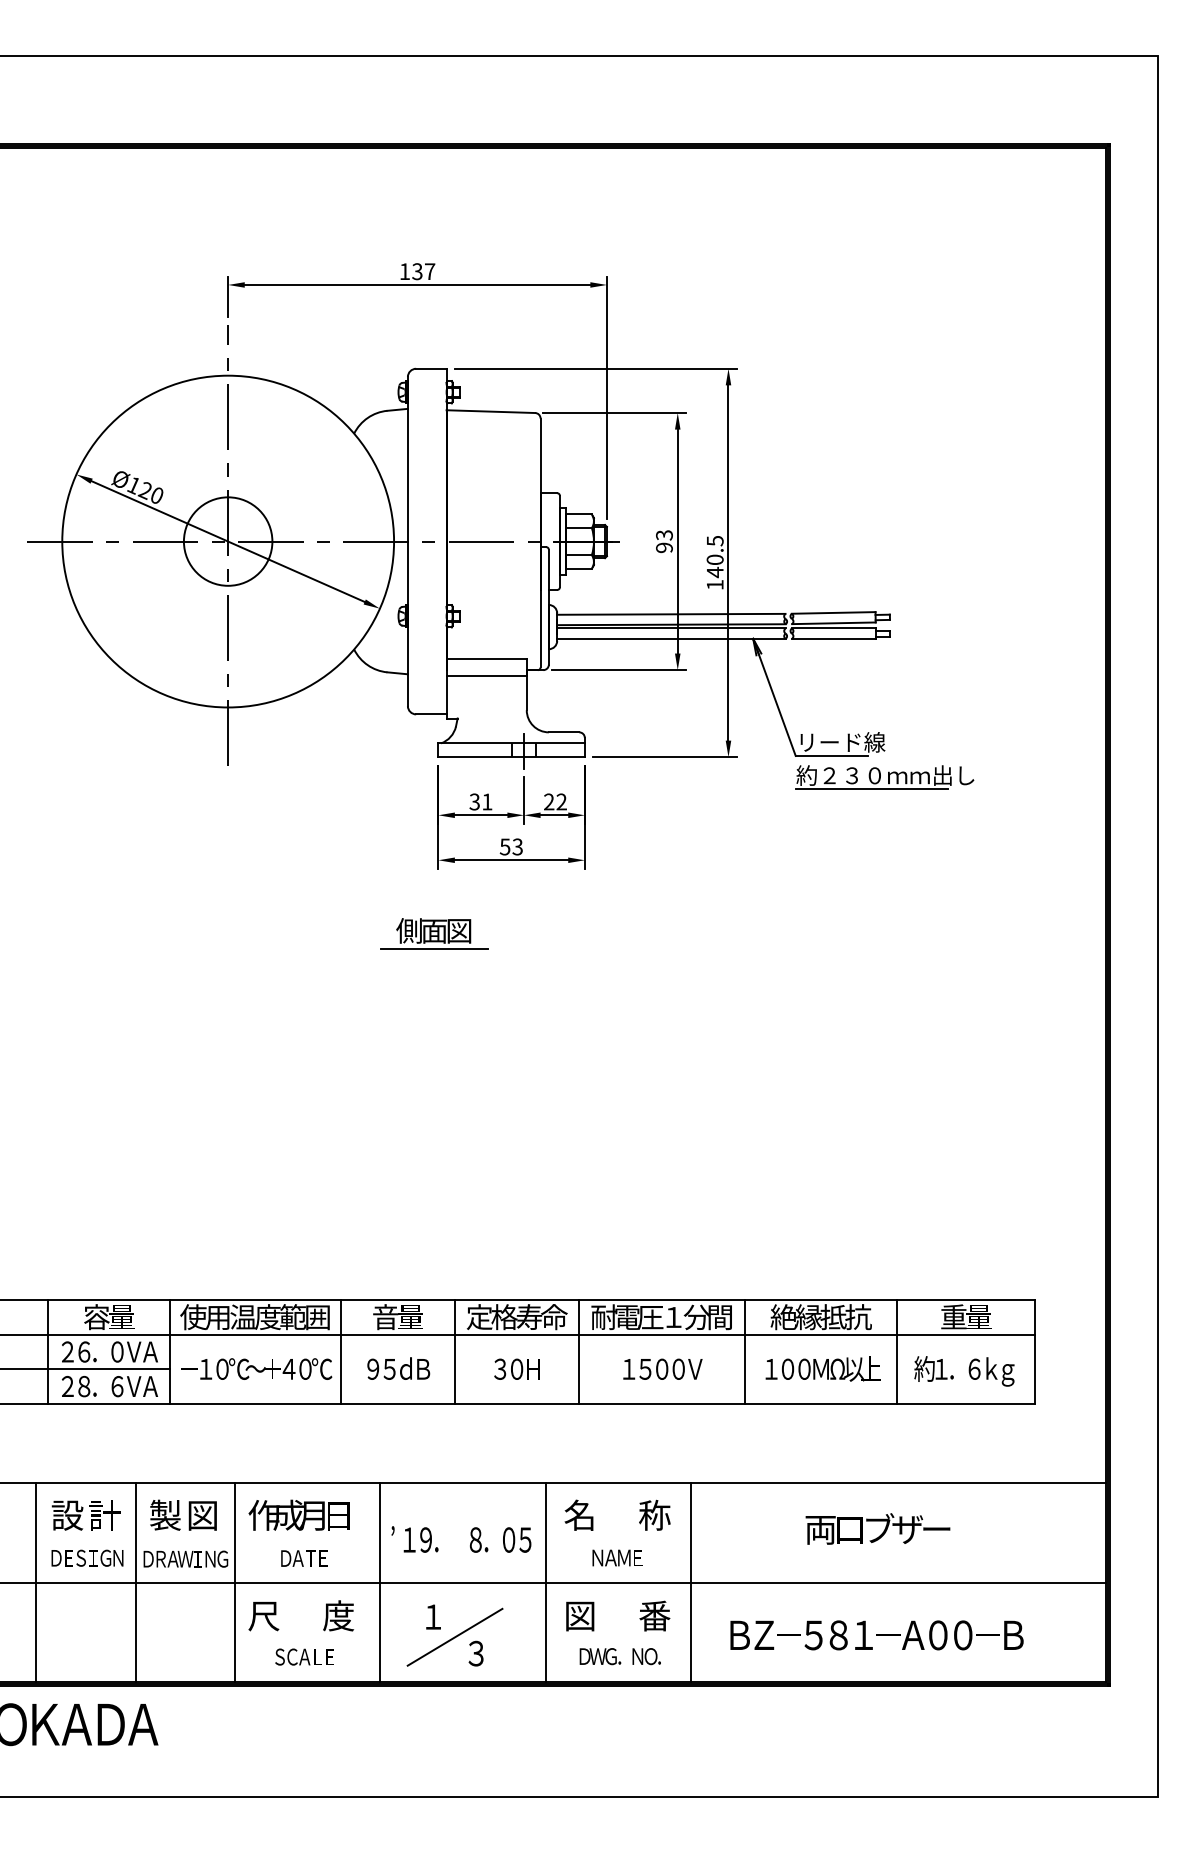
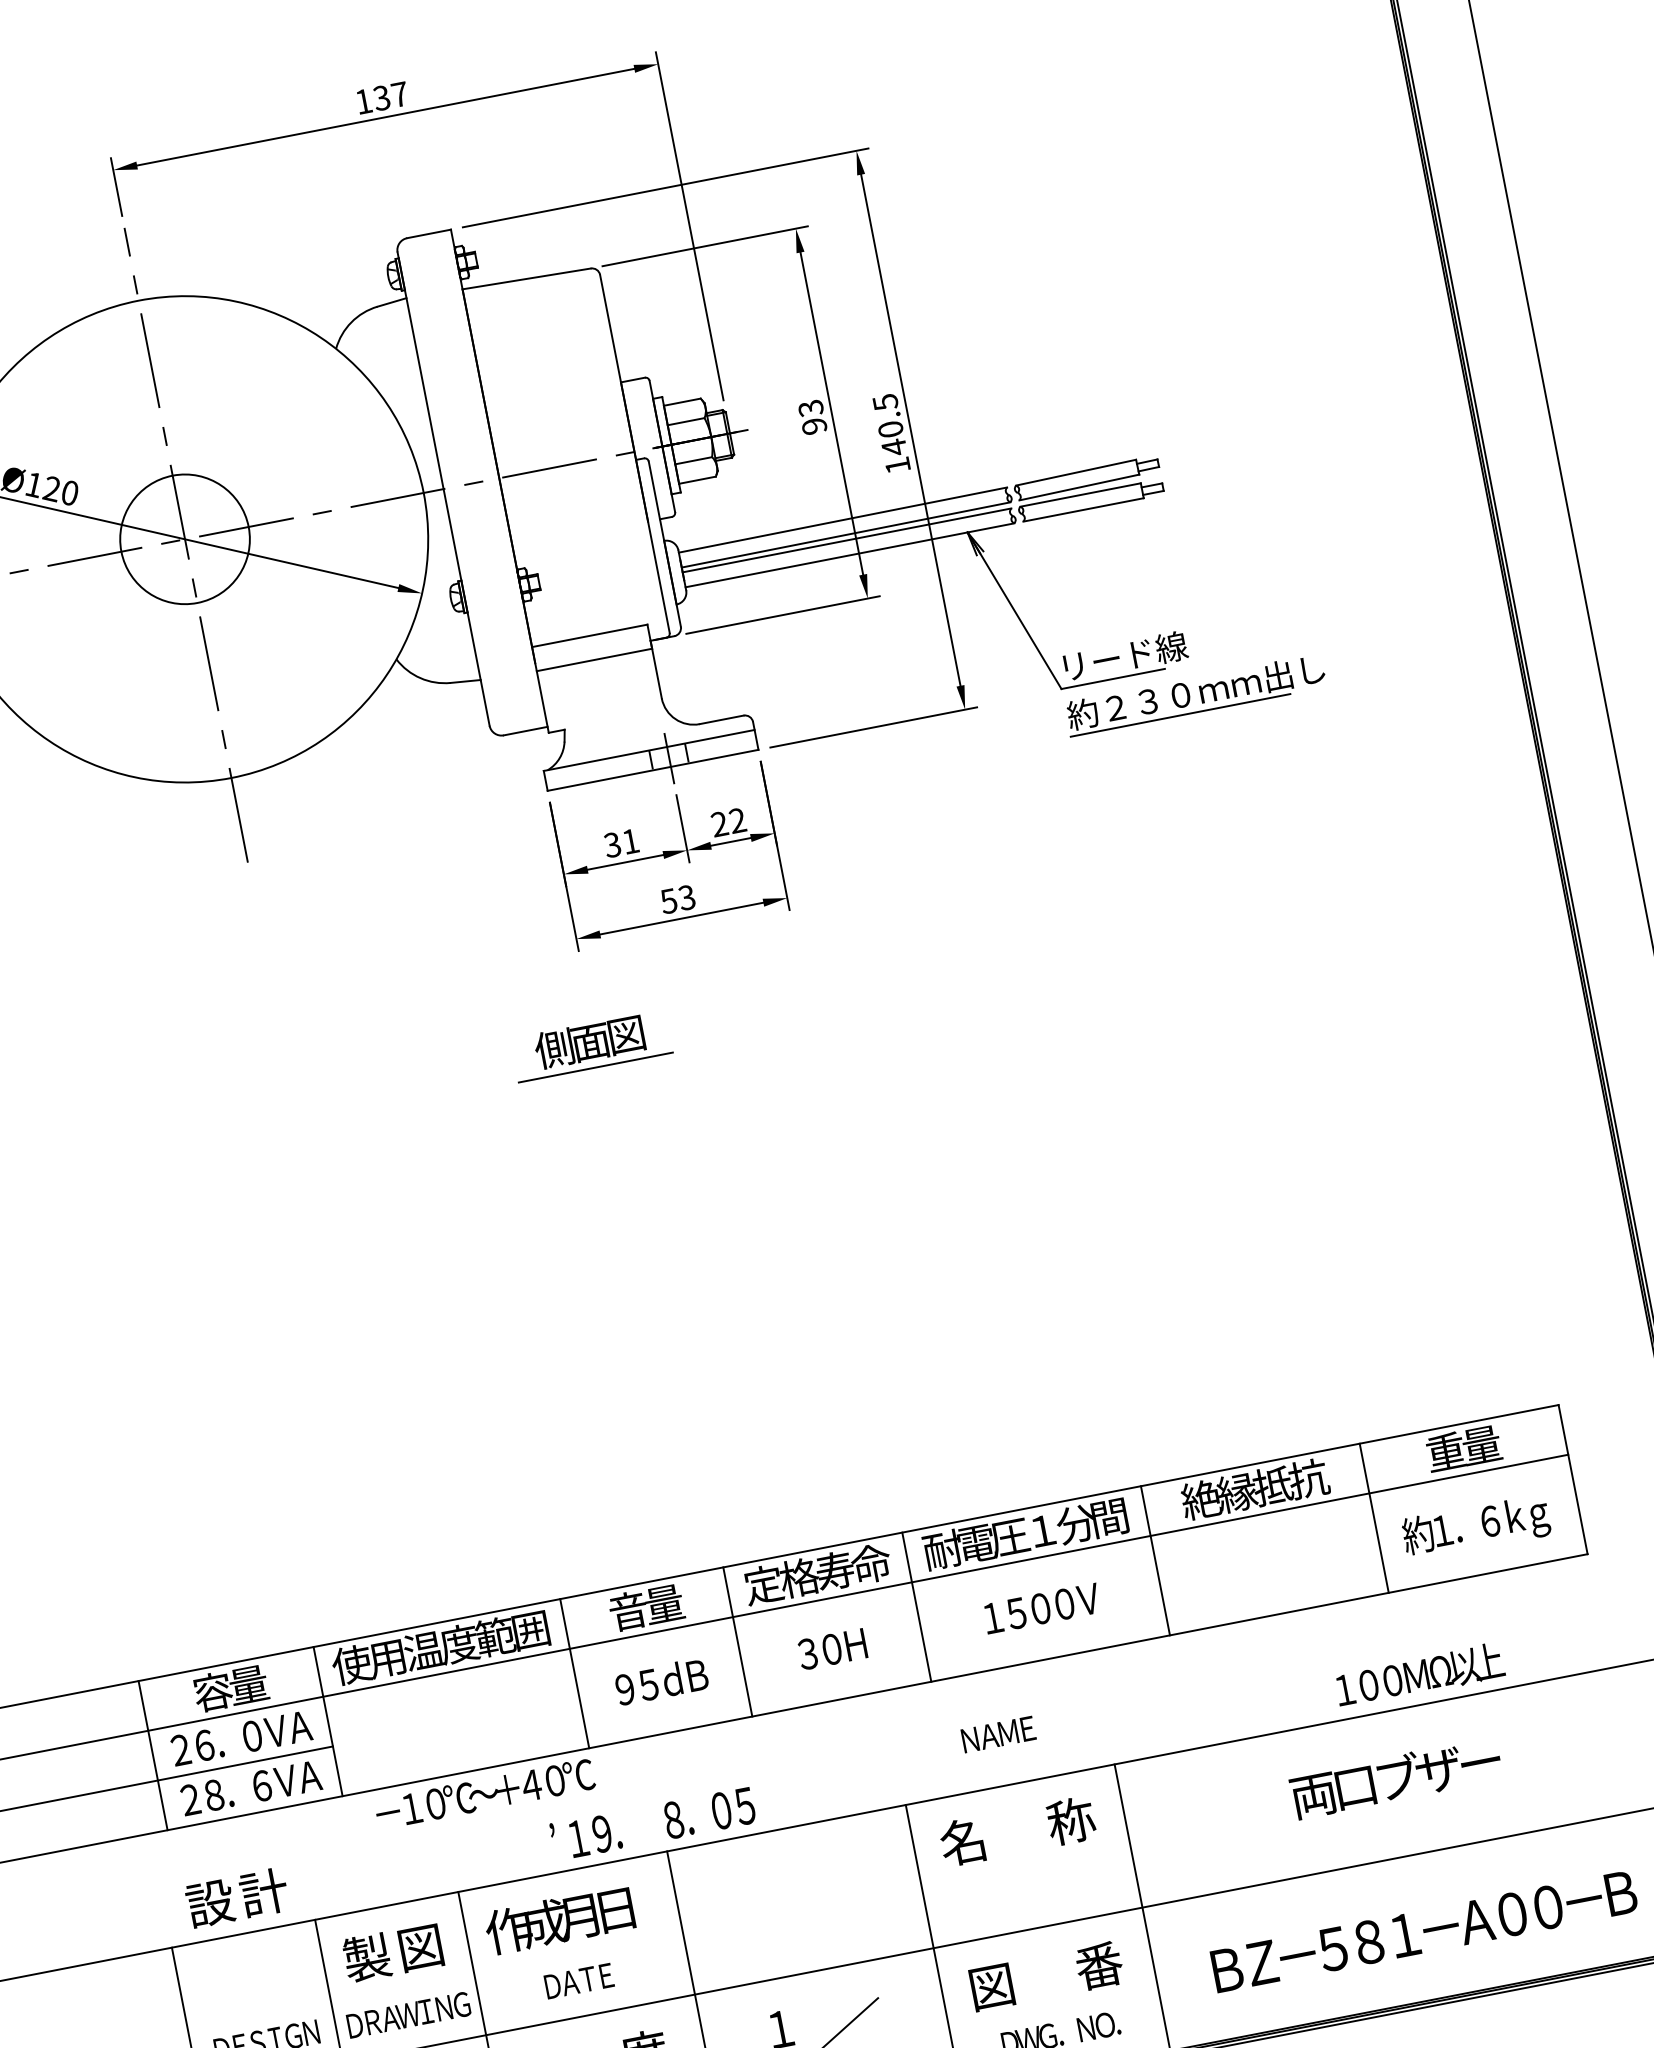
text: (256, 1368) -> (484, 1793), moved
text: (822, 1368) -> (1418, 1674), moved
text: (85, 1515) -> (236, 1898), moved
text: (461, 1539) -> (653, 1823), moved
text: (617, 1557) -> (998, 1733), moved

